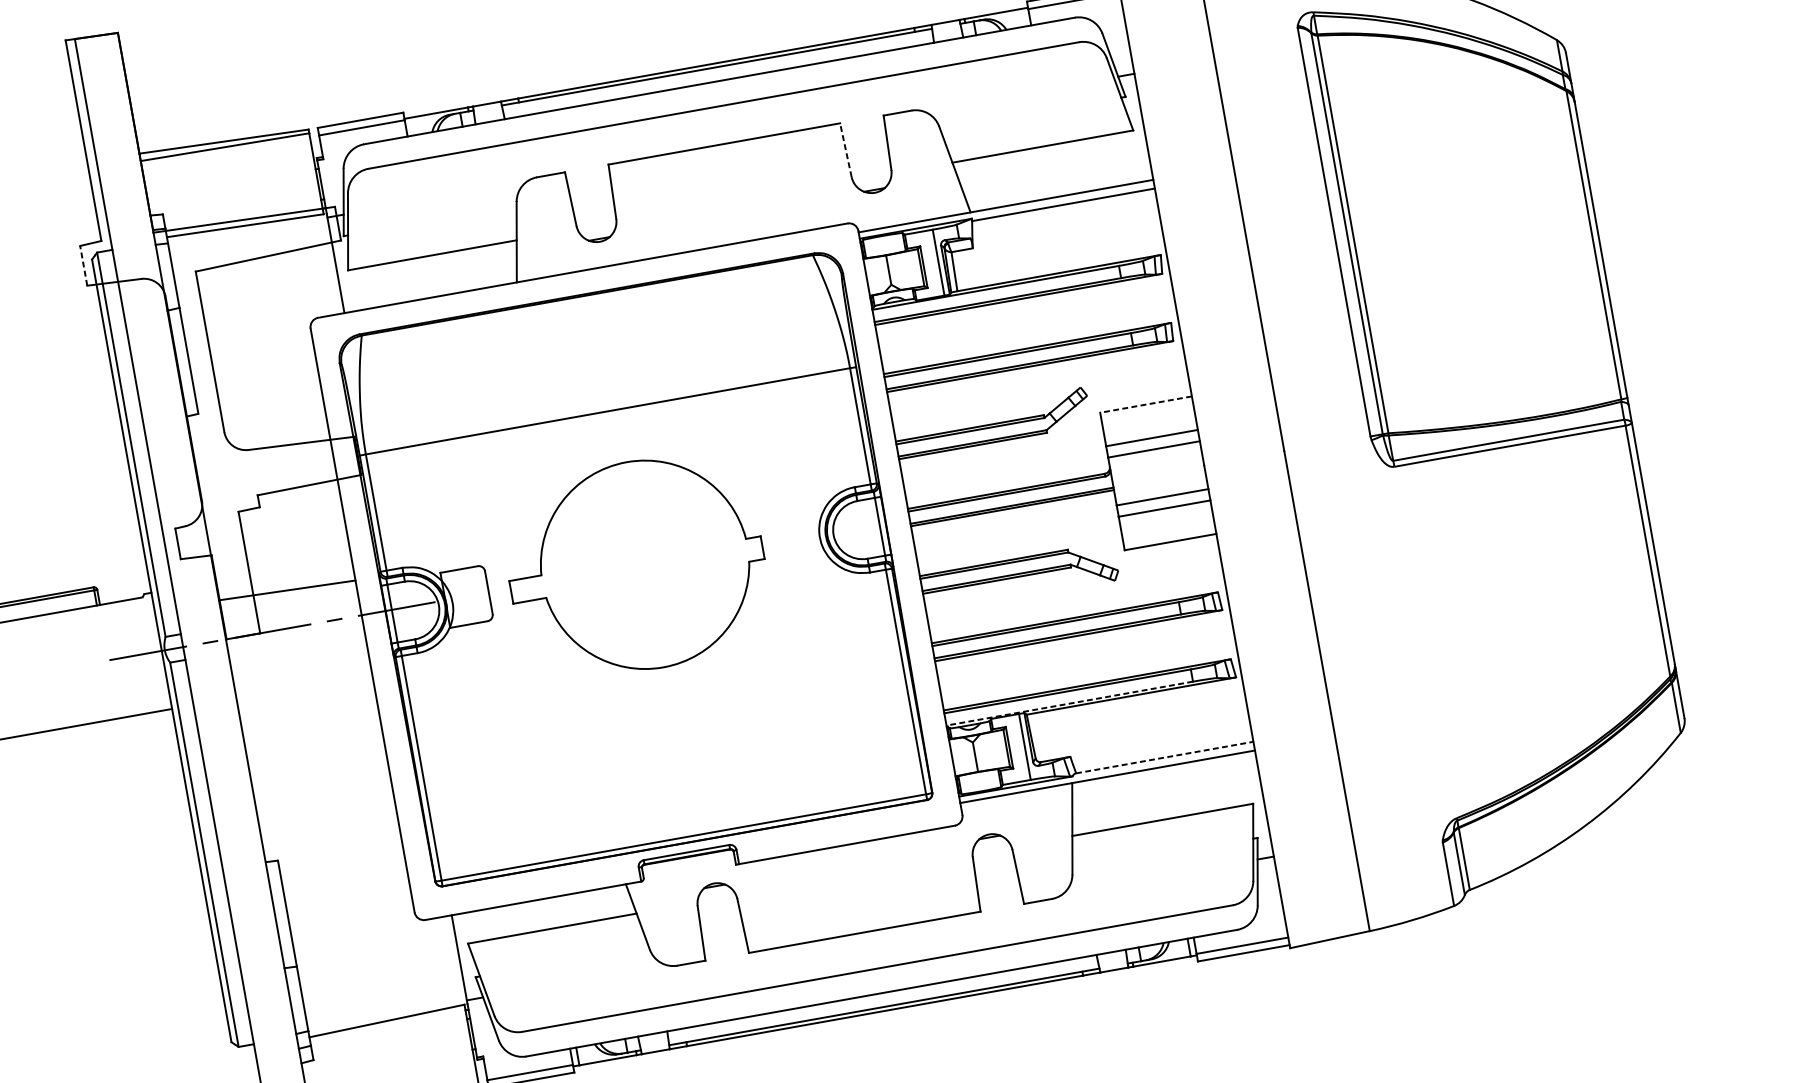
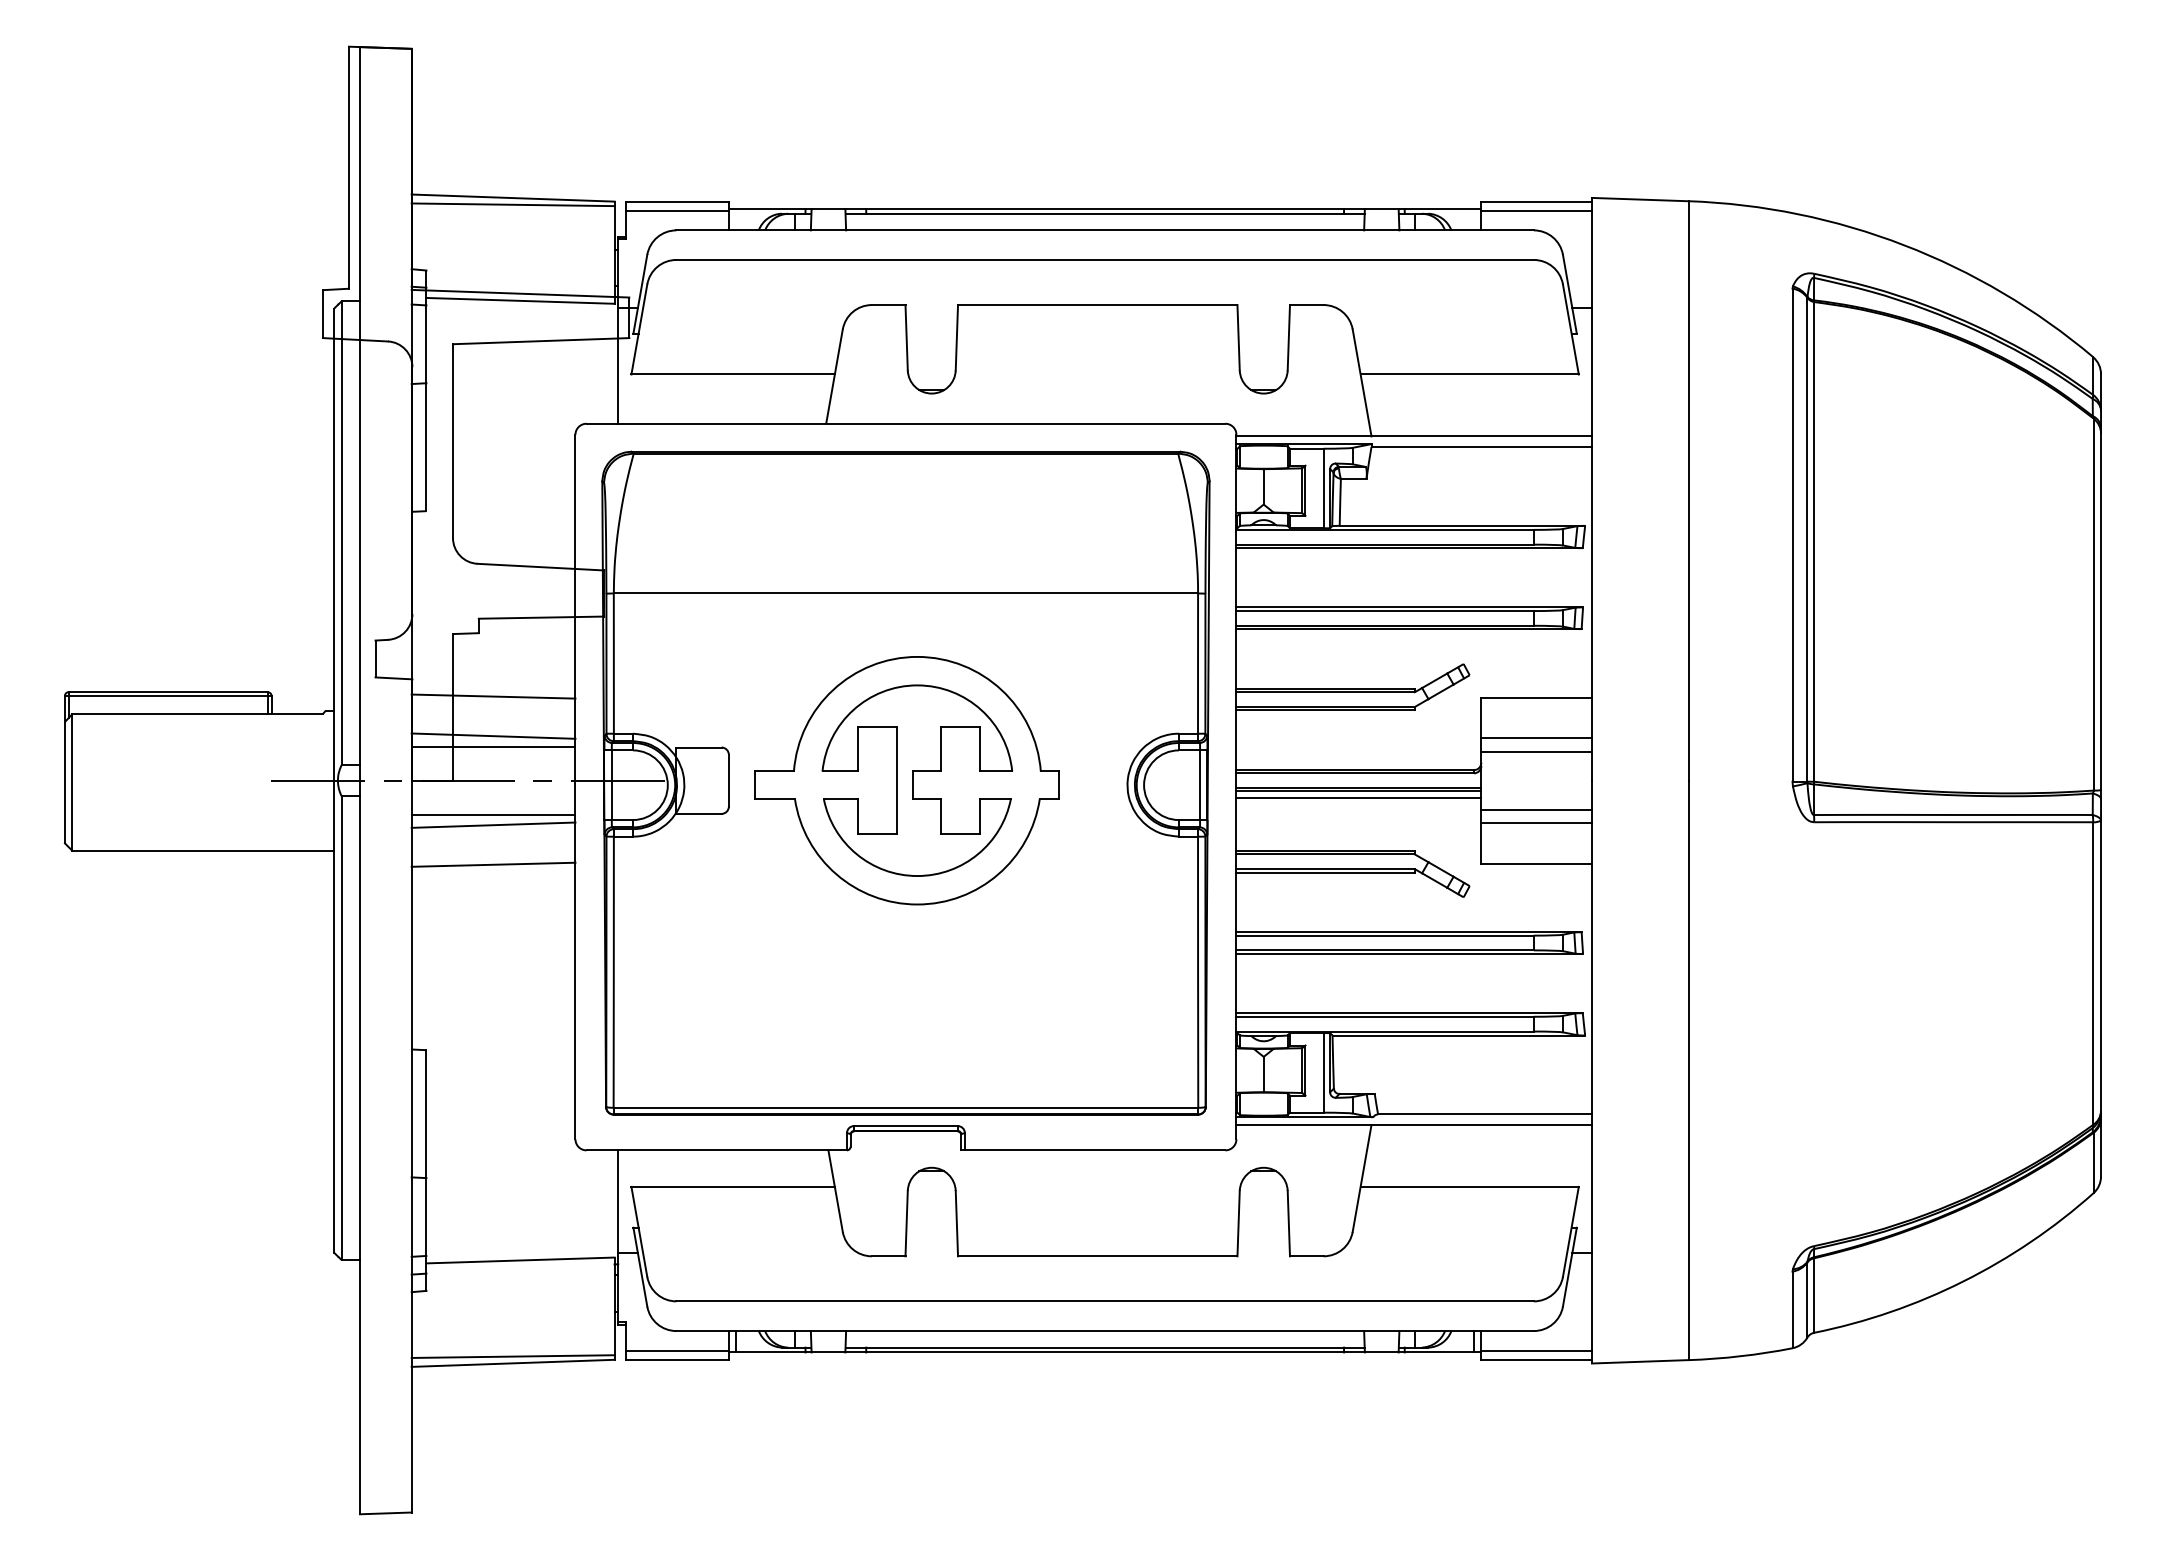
line: (845, 150) -> (1238, 337), dashed -> solid
line: (84, 266) -> (323, 314), dashed -> solid
line: (1145, 404) -> (1536, 697), dashed -> solid
line: (1013, 514) -> (1358, 798), added
line: (281, 557) -> (493, 696), added
part: (644, 564) -> (916, 780), added
line: (288, 599) -> (493, 746), added
line: (298, 655) -> (493, 814), added
line: (300, 663) -> (493, 824), added
line: (306, 696) -> (493, 864), added
line: (1070, 703) -> (1385, 1031), dashed -> solid
line: (1165, 757) -> (1485, 1114), dashed -> solid

